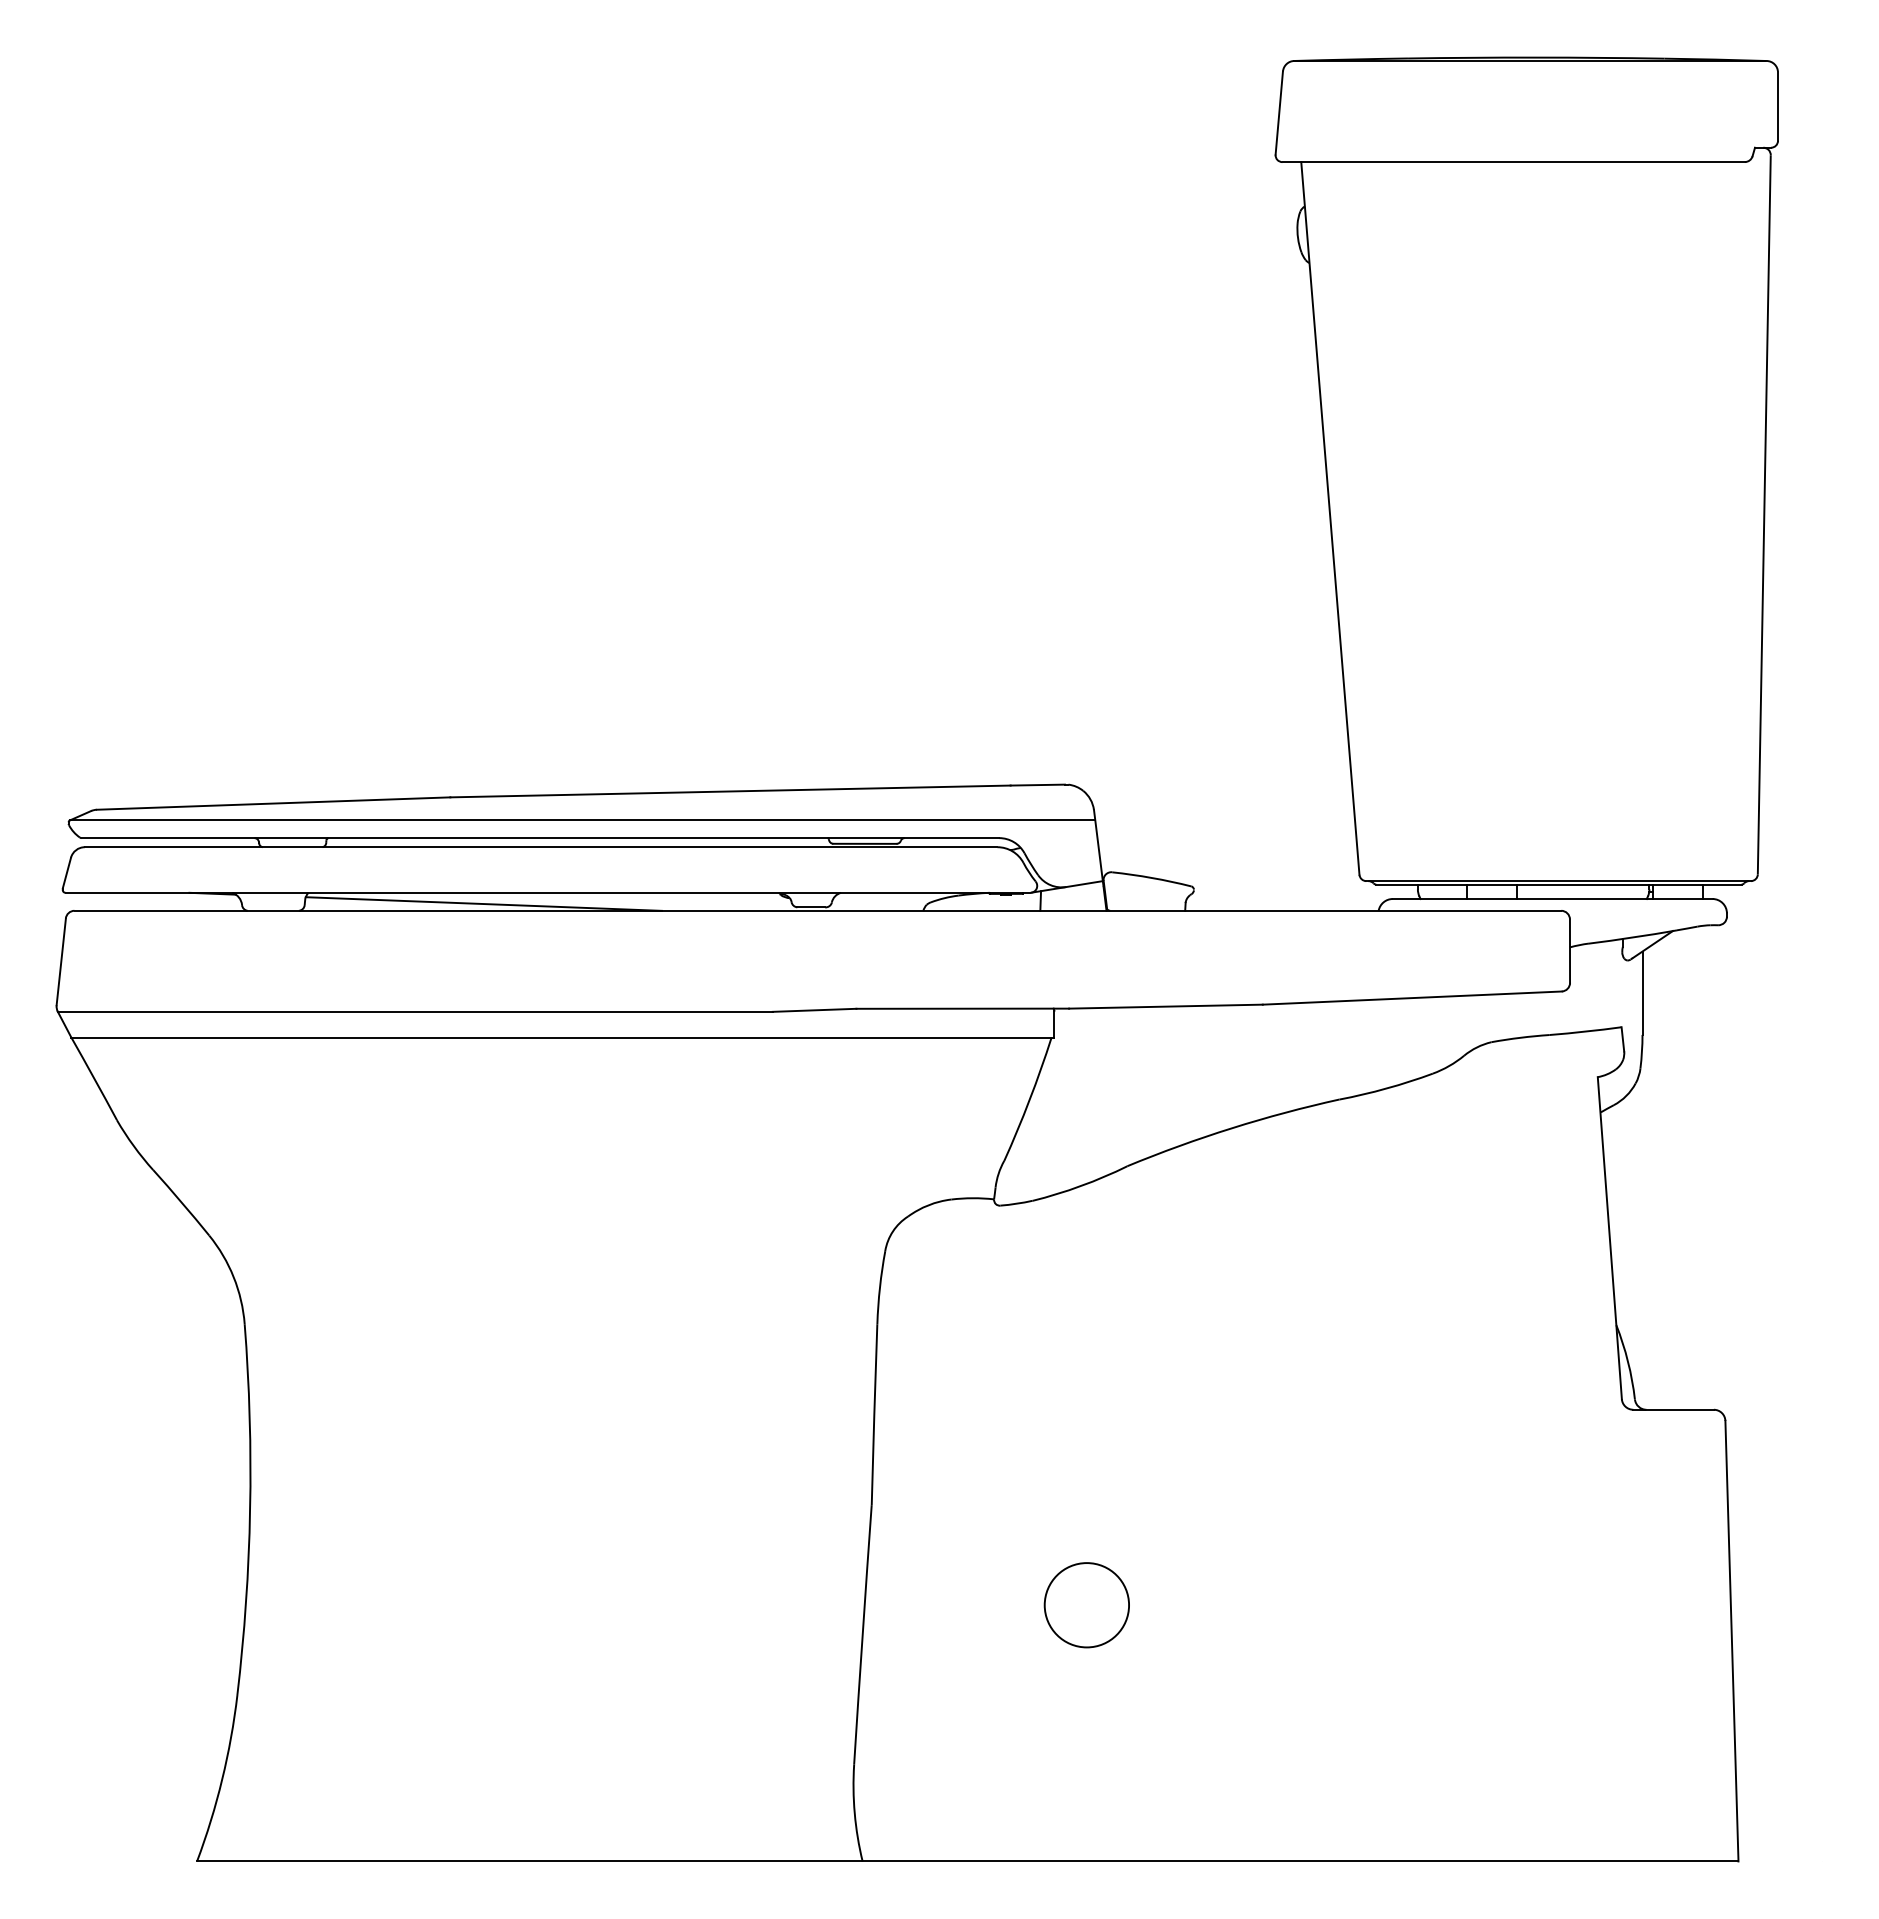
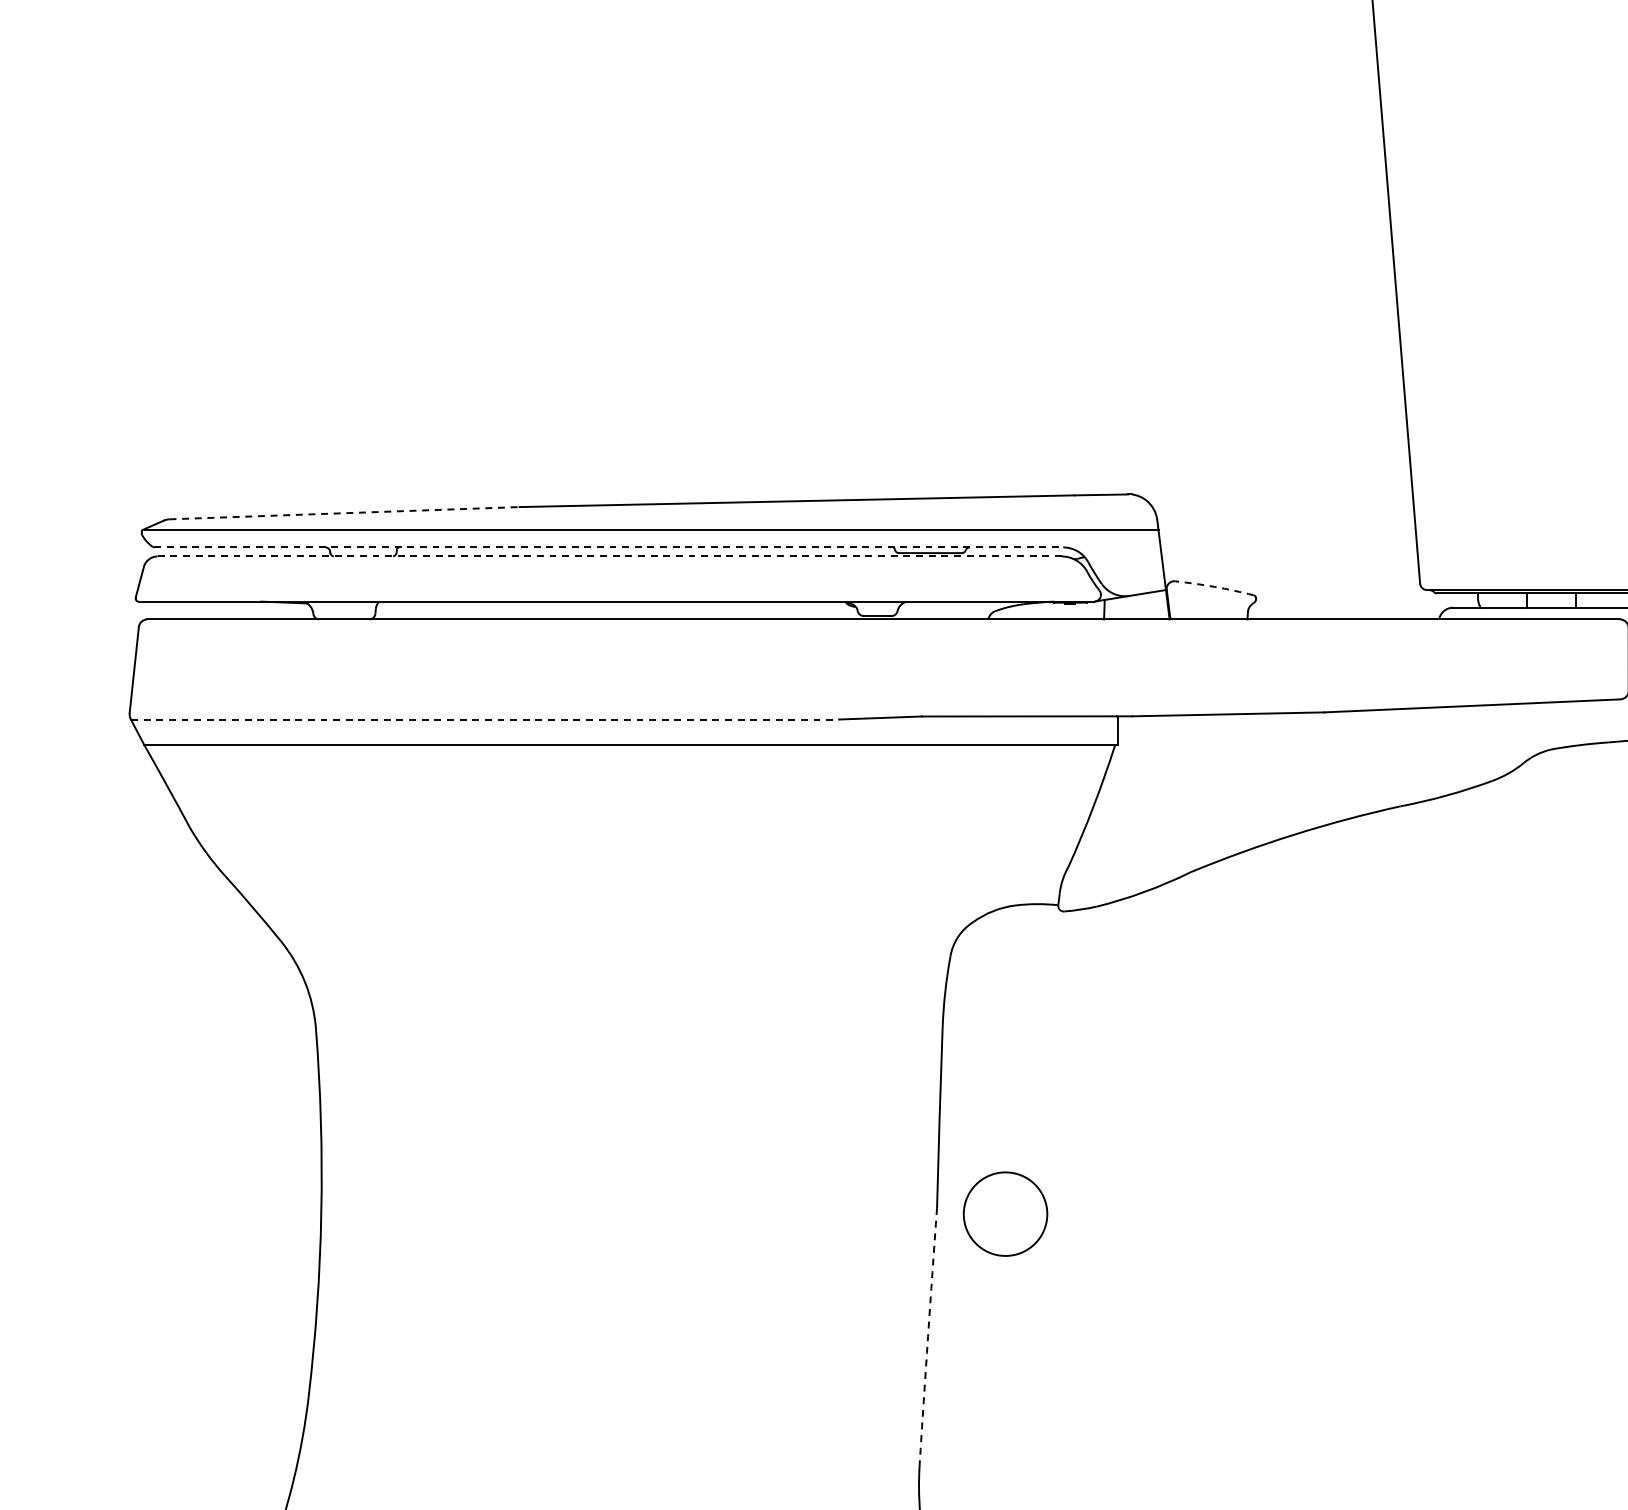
line: (273, 803) -> (344, 513), solid -> dashed
line: (540, 838) -> (608, 547), solid -> dashed
line: (541, 847) -> (609, 556), solid -> dashed
arc: (1152, 877) -> (1215, 586), solid -> dashed
line: (483, 903) -> (552, 612), removed
line: (415, 1011) -> (485, 719), solid -> dashed
circle: (1086, 1605) -> (1005, 1214), moved
arc: (862, 1634) -> (927, 1336), solid -> dashed

